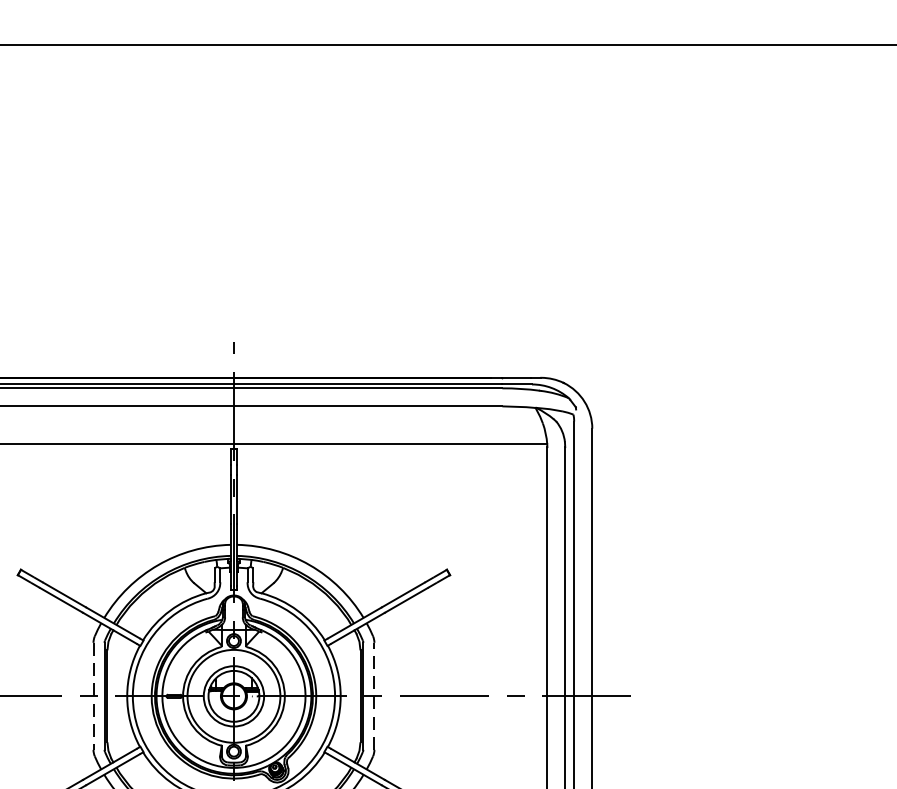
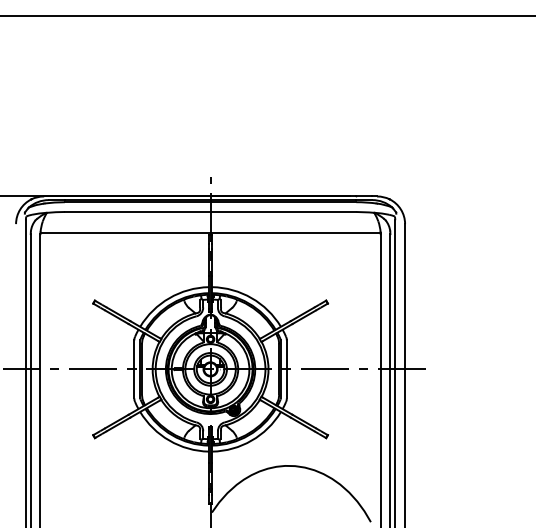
line: (373, 694) -> (286, 368), dashed -> solid
line: (93, 696) -> (134, 369), dashed -> solid

